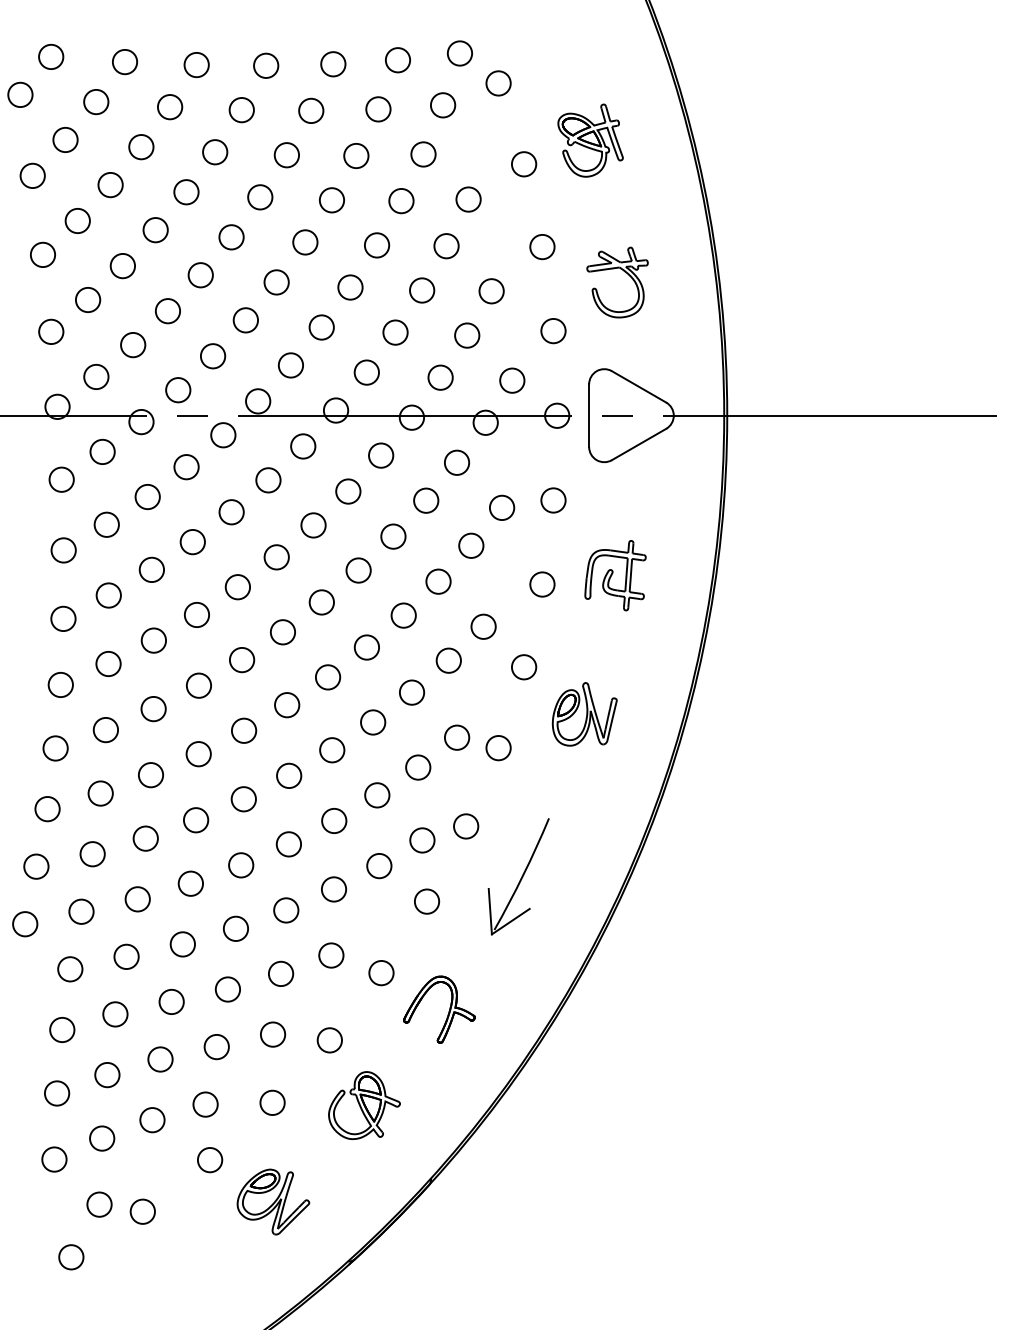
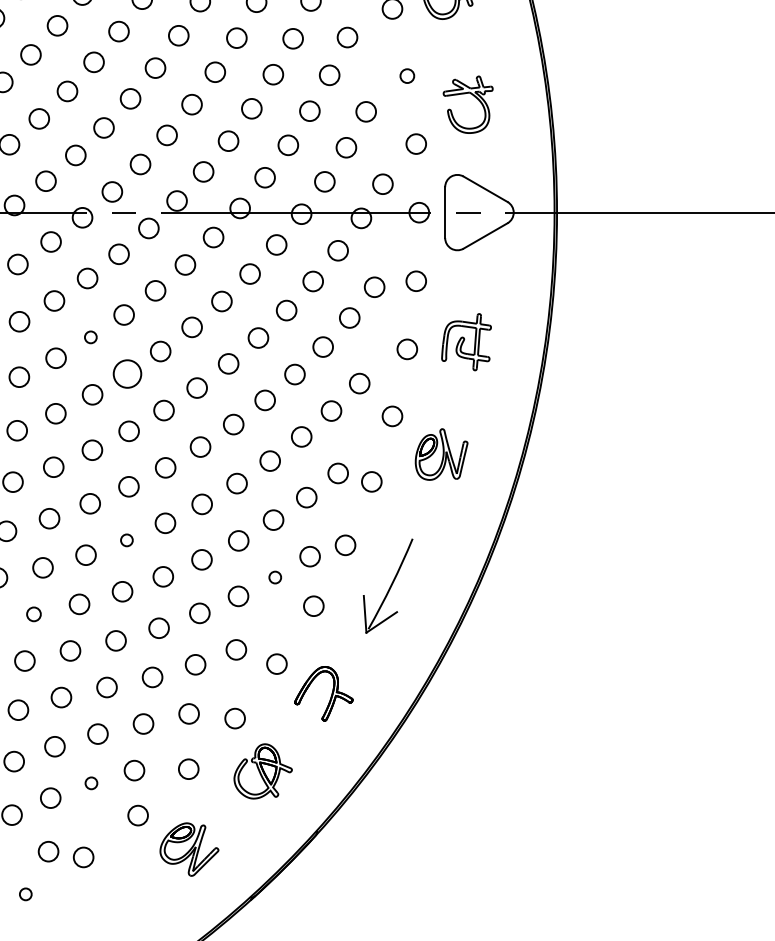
circle: (542, 247) -> (407, 76), size x0.7
circle: (151, 569) -> (90, 337), size x0.6
circle: (196, 614) -> (127, 373), size x1.4
circle: (196, 820) -> (127, 540), size x0.6
circle: (379, 866) -> (275, 577), size x0.6
circle: (81, 911) -> (33, 614), size x0.7
circle: (152, 1120) -> (91, 783), size x0.6
circle: (71, 1257) -> (25, 894), size x0.6

